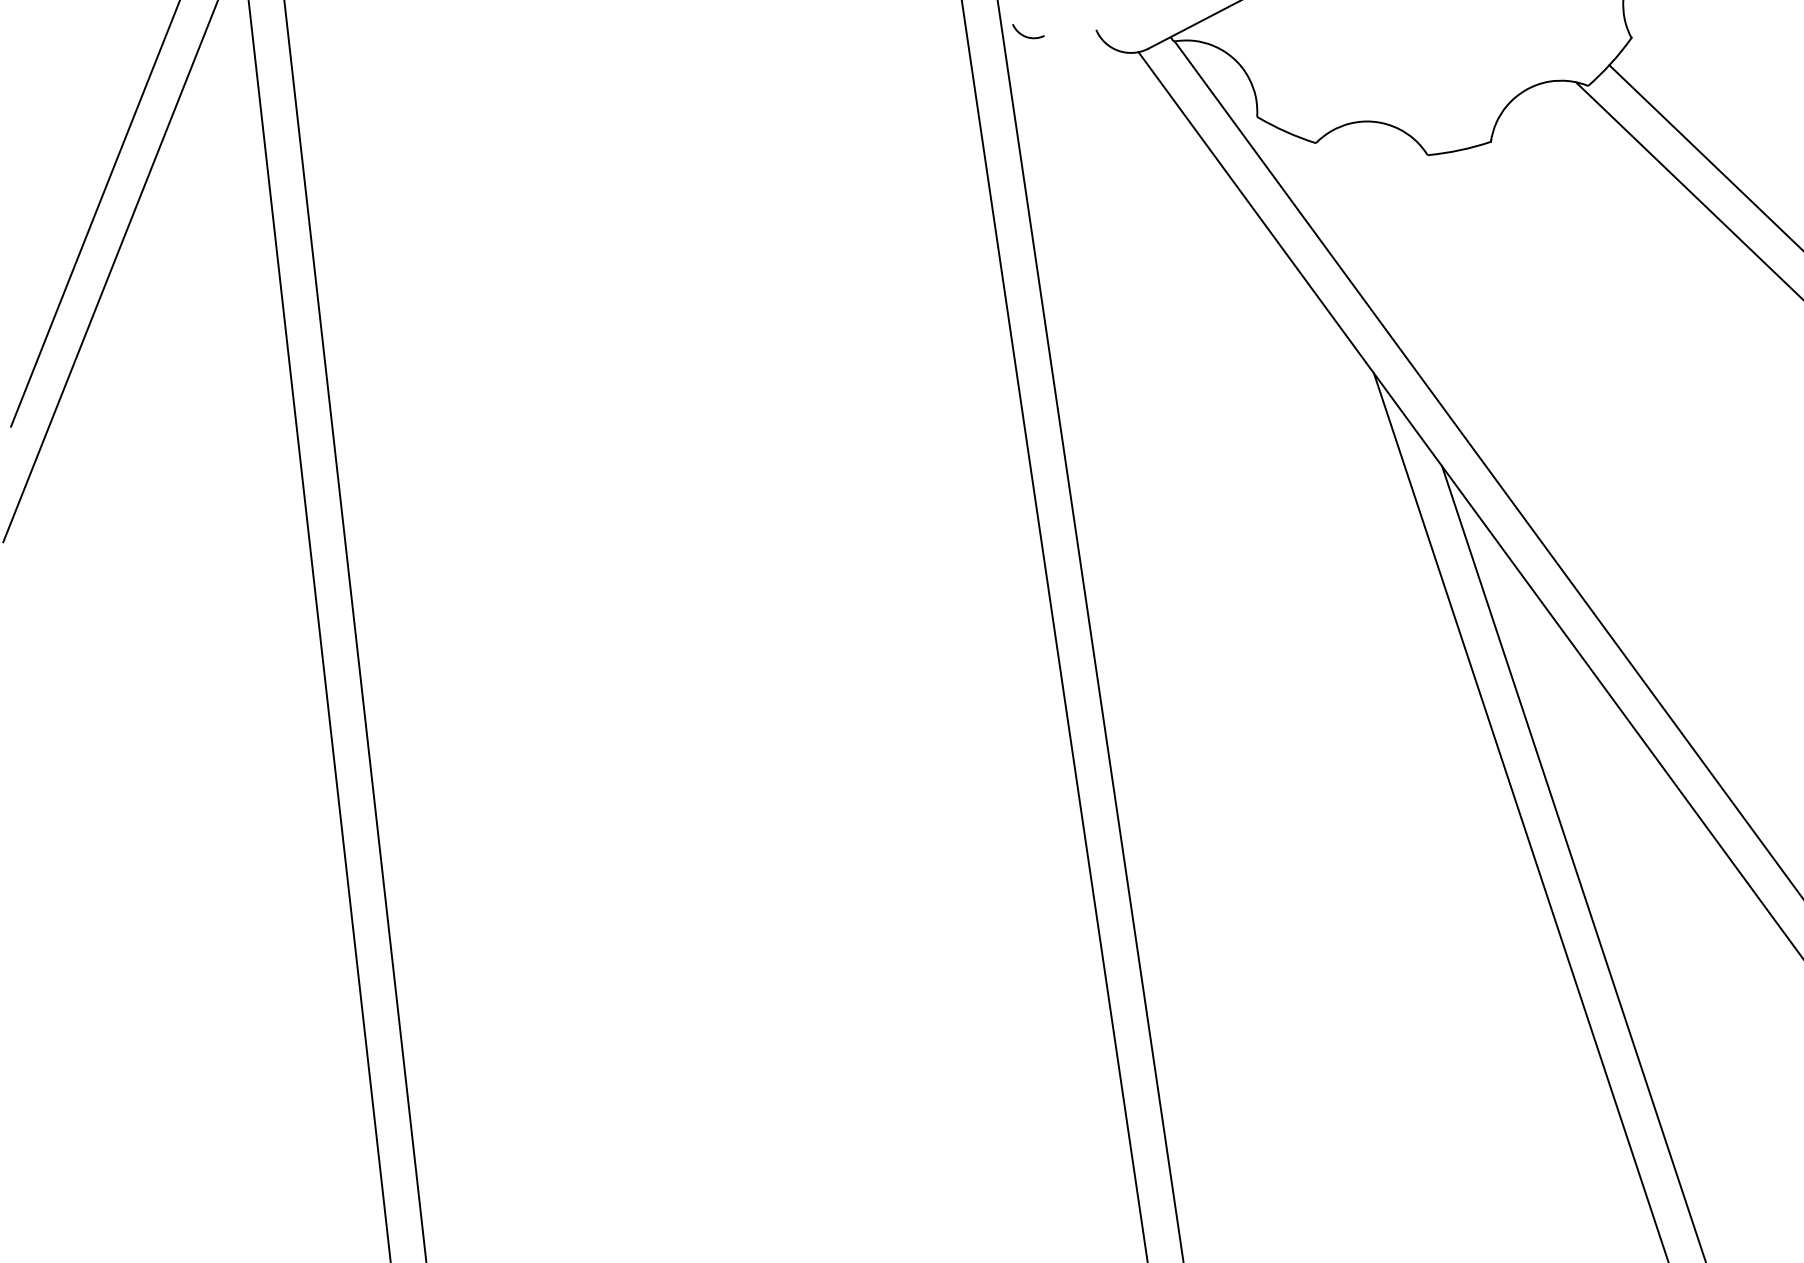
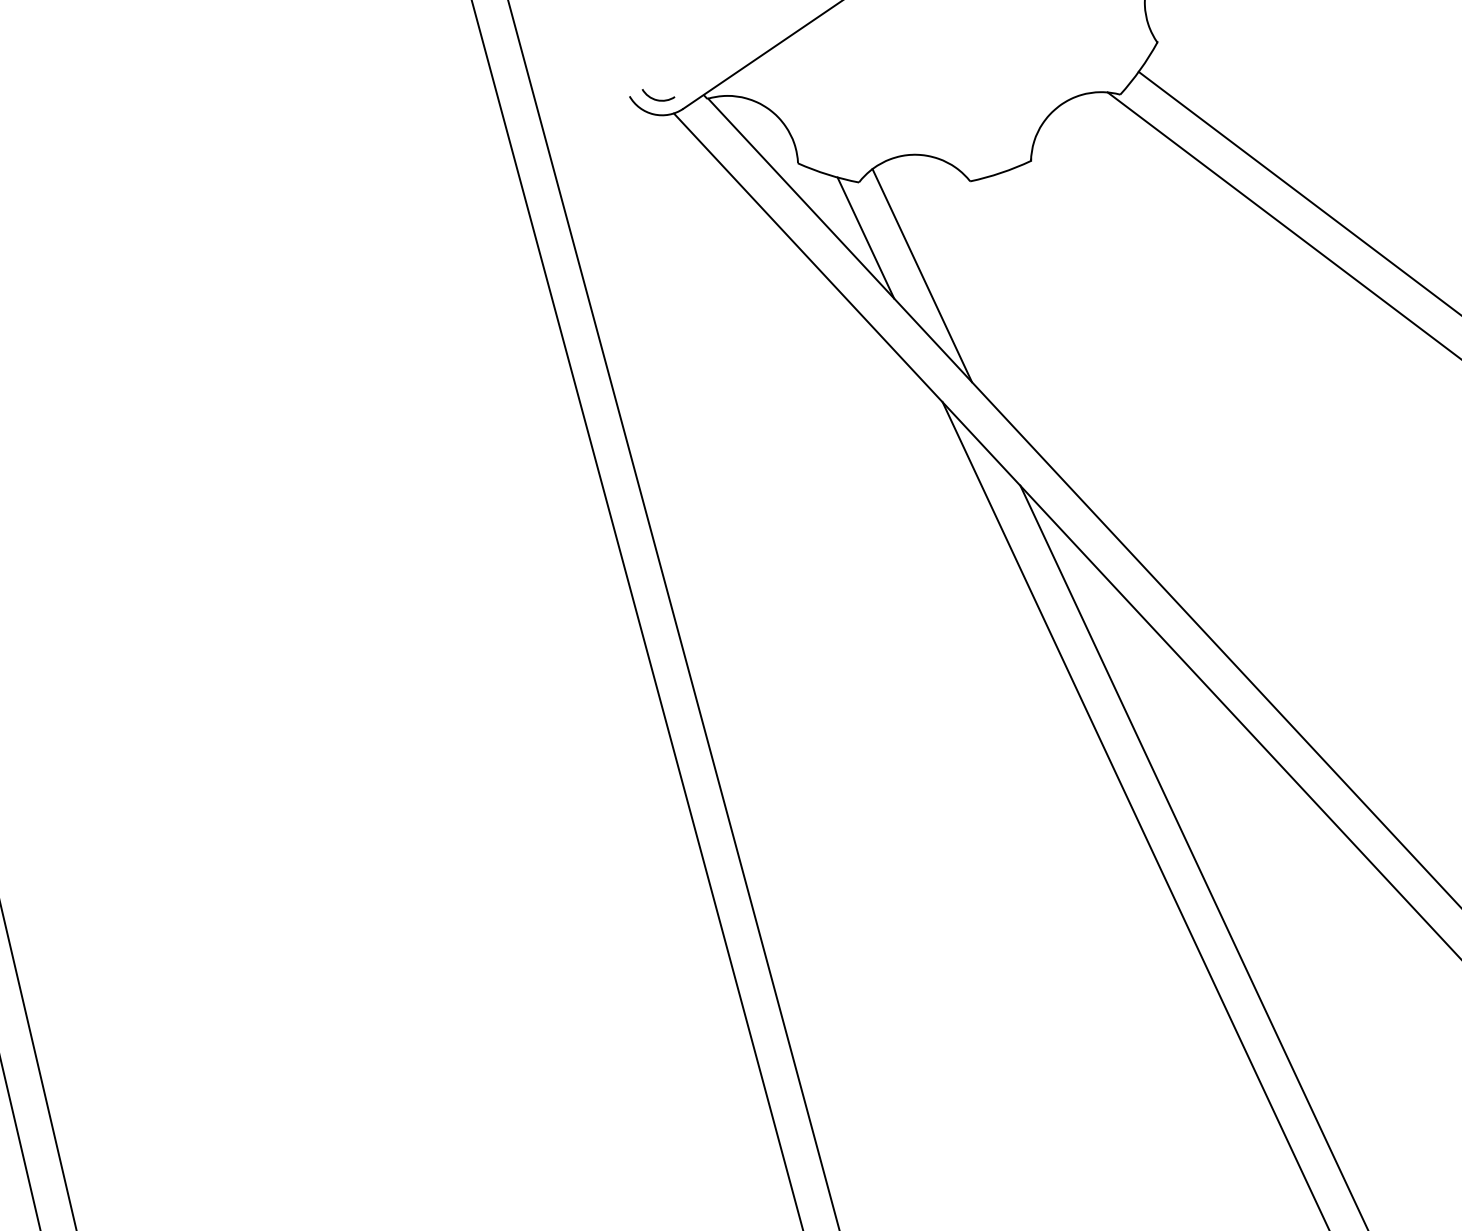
curve: (1025, 35) -> (656, 98), moved
line: (1316, 199) -> (866, 237), added
line: (1368, 243) -> (922, 275), added

